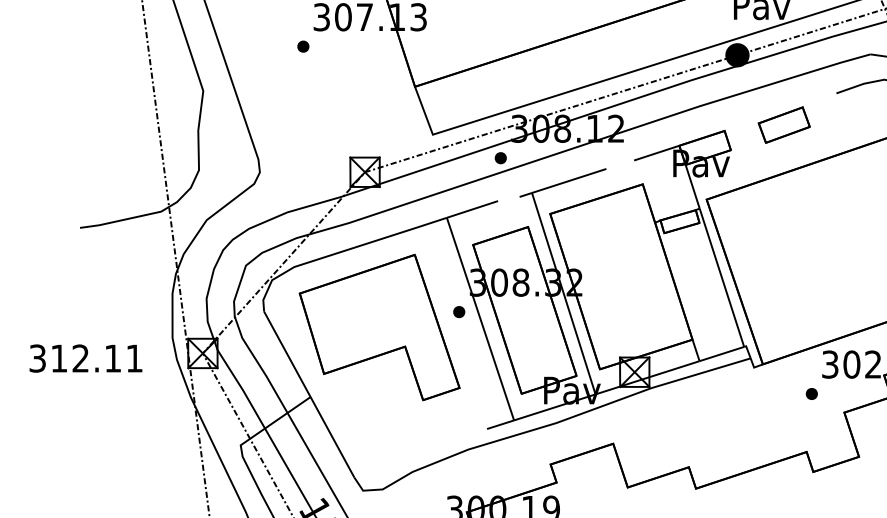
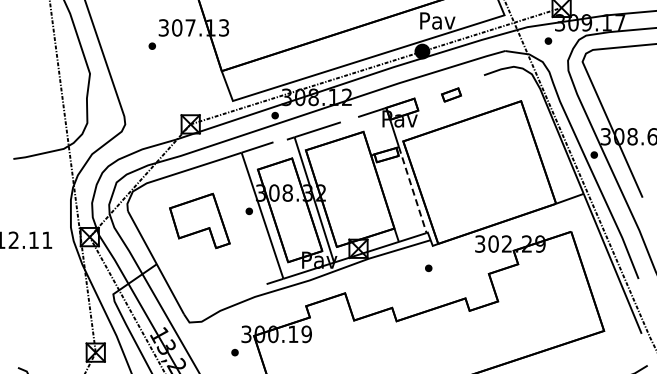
part: (784, 124) -> (451, 94), size x0.6
line: (721, 278) -> (412, 190), solid -> dashed
part: (379, 326) -> (199, 220), size x0.6
part: (811, 392) -> (428, 267), moved

